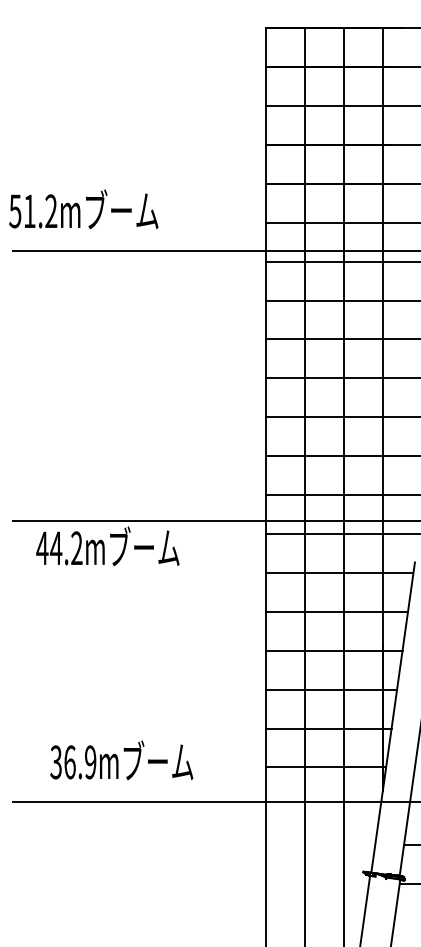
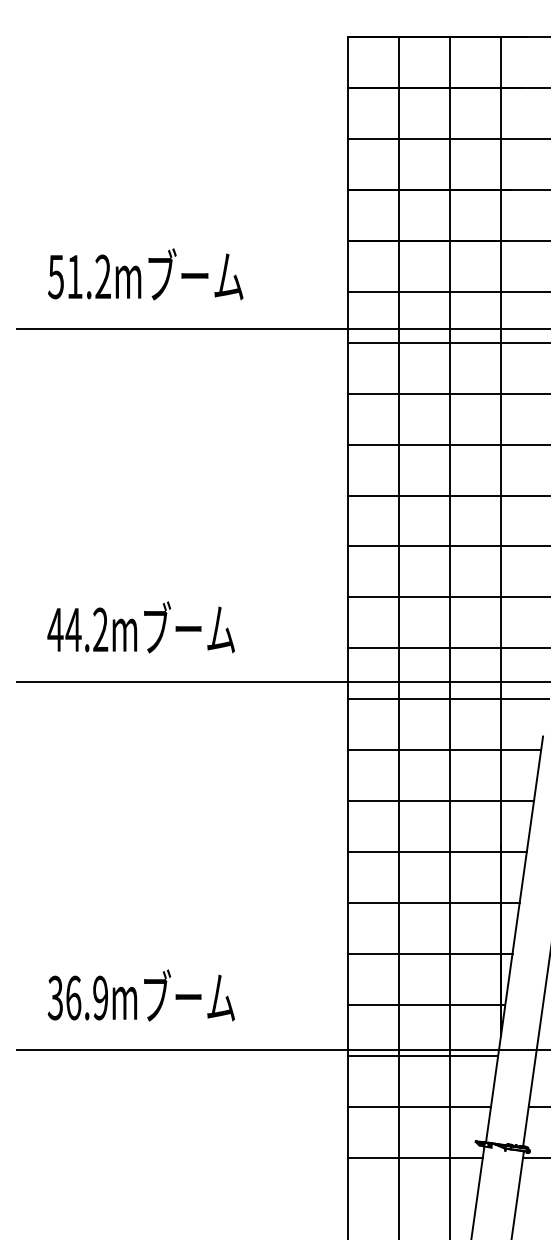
text: (83, 209) -> (145, 274), moved
text: (107, 546) -> (140, 627), moved
text: (121, 760) -> (140, 995), moved
line: (323, 806) -> (423, 1055), added
line: (320, 845) -> (419, 1106), added
line: (317, 884) -> (415, 1157), added

